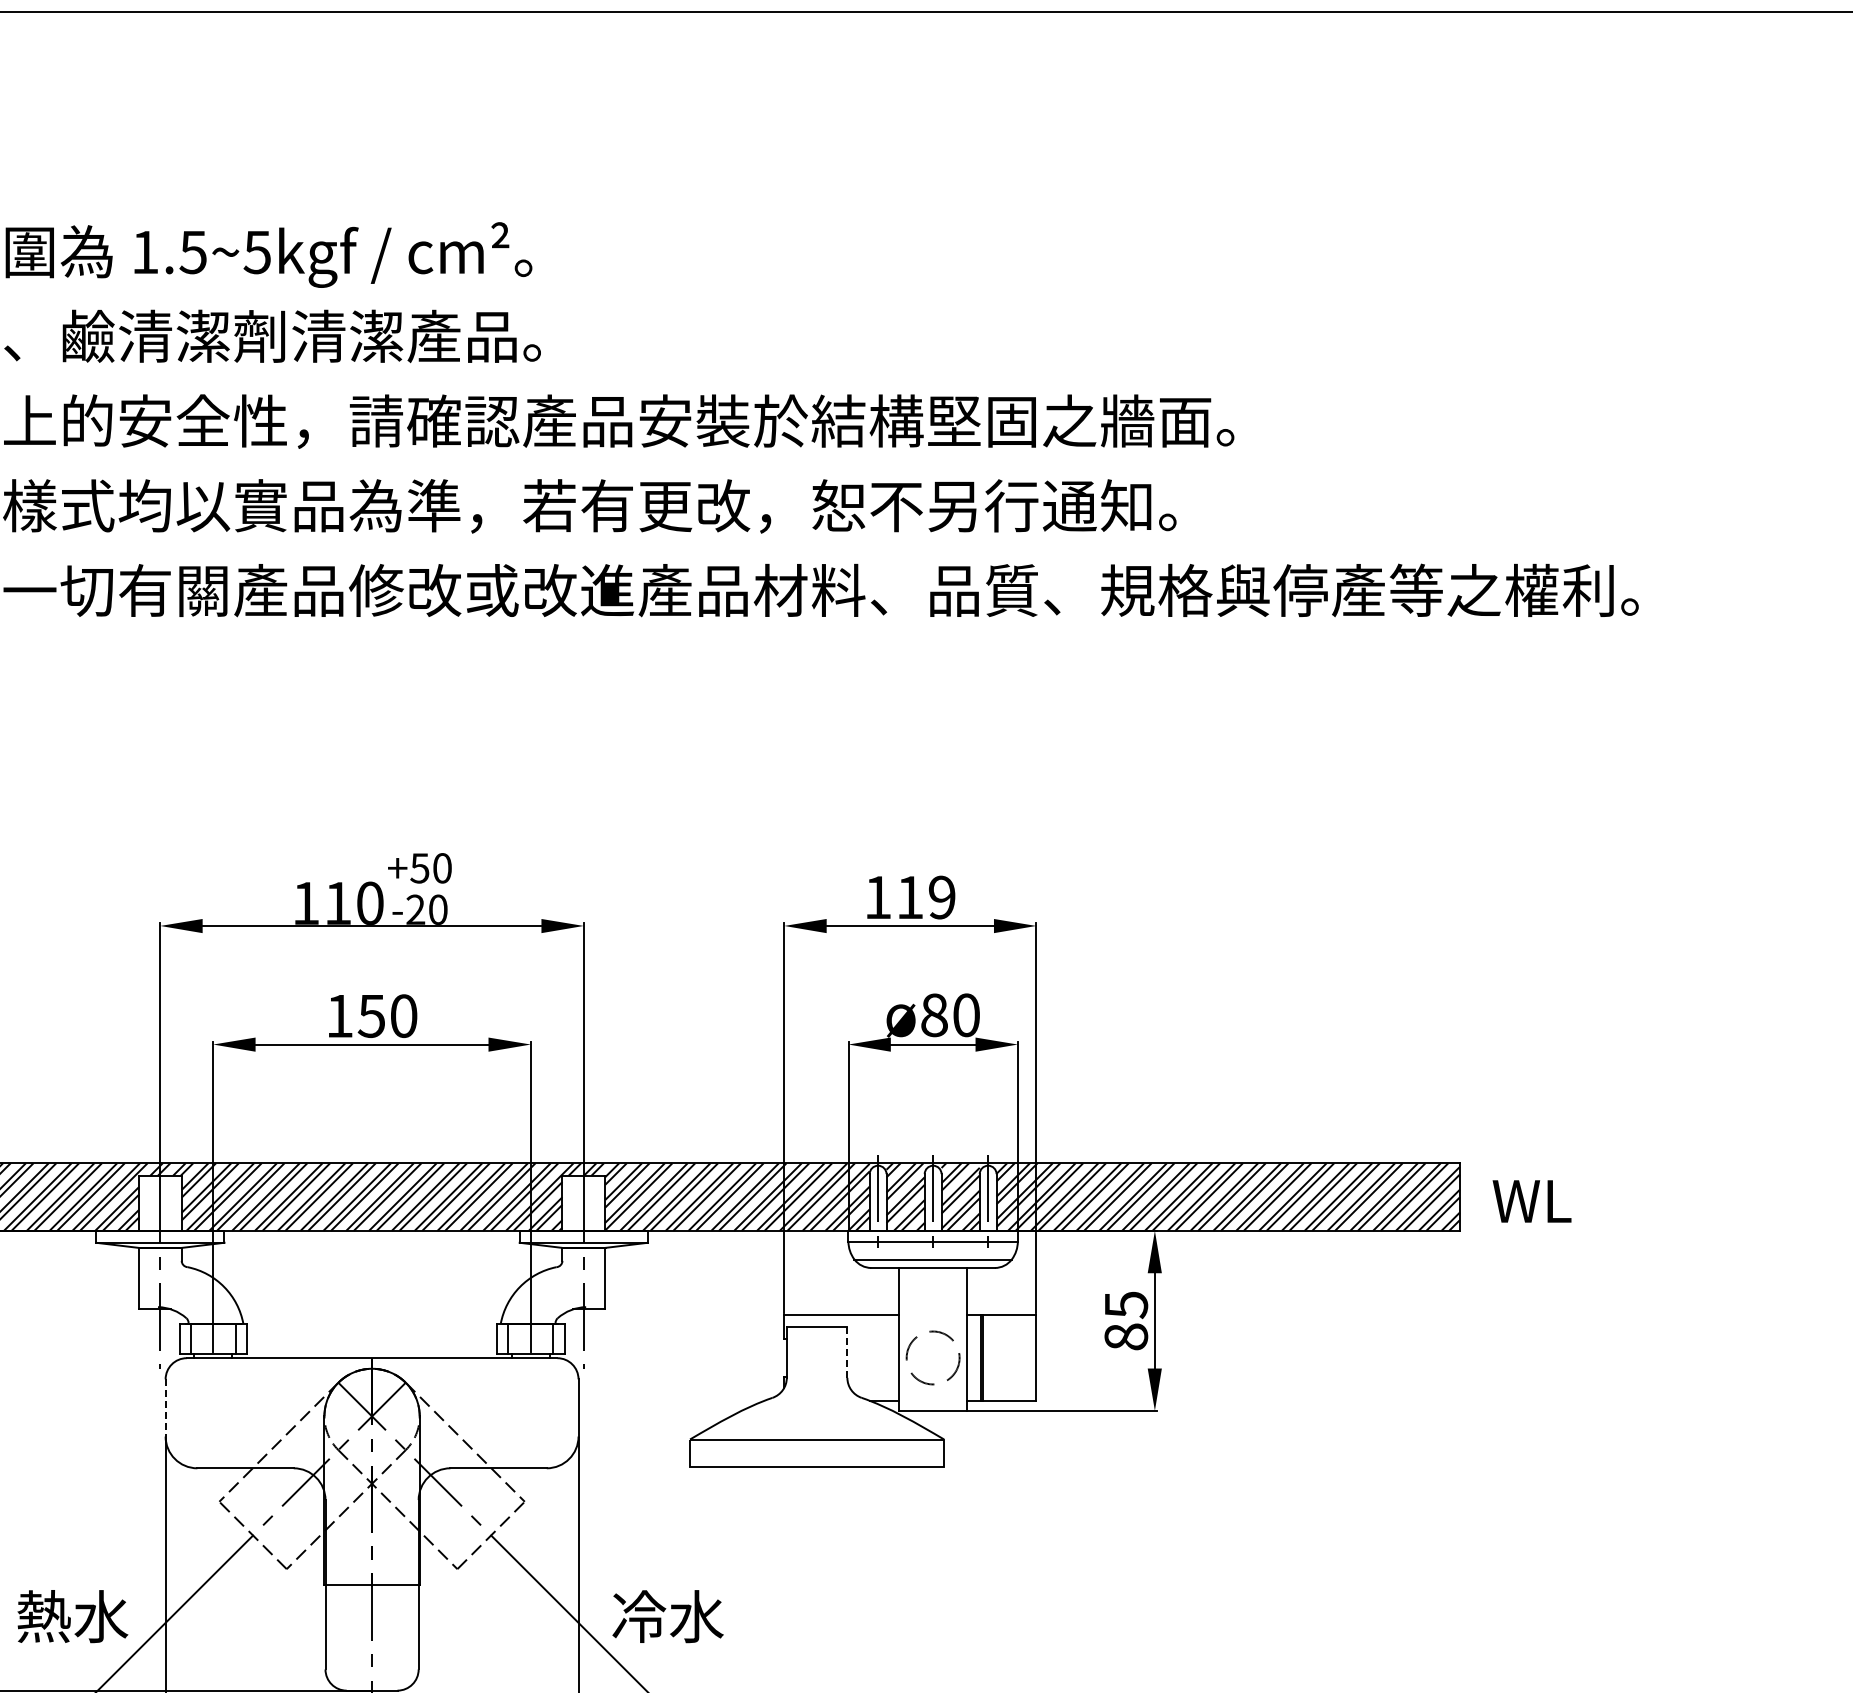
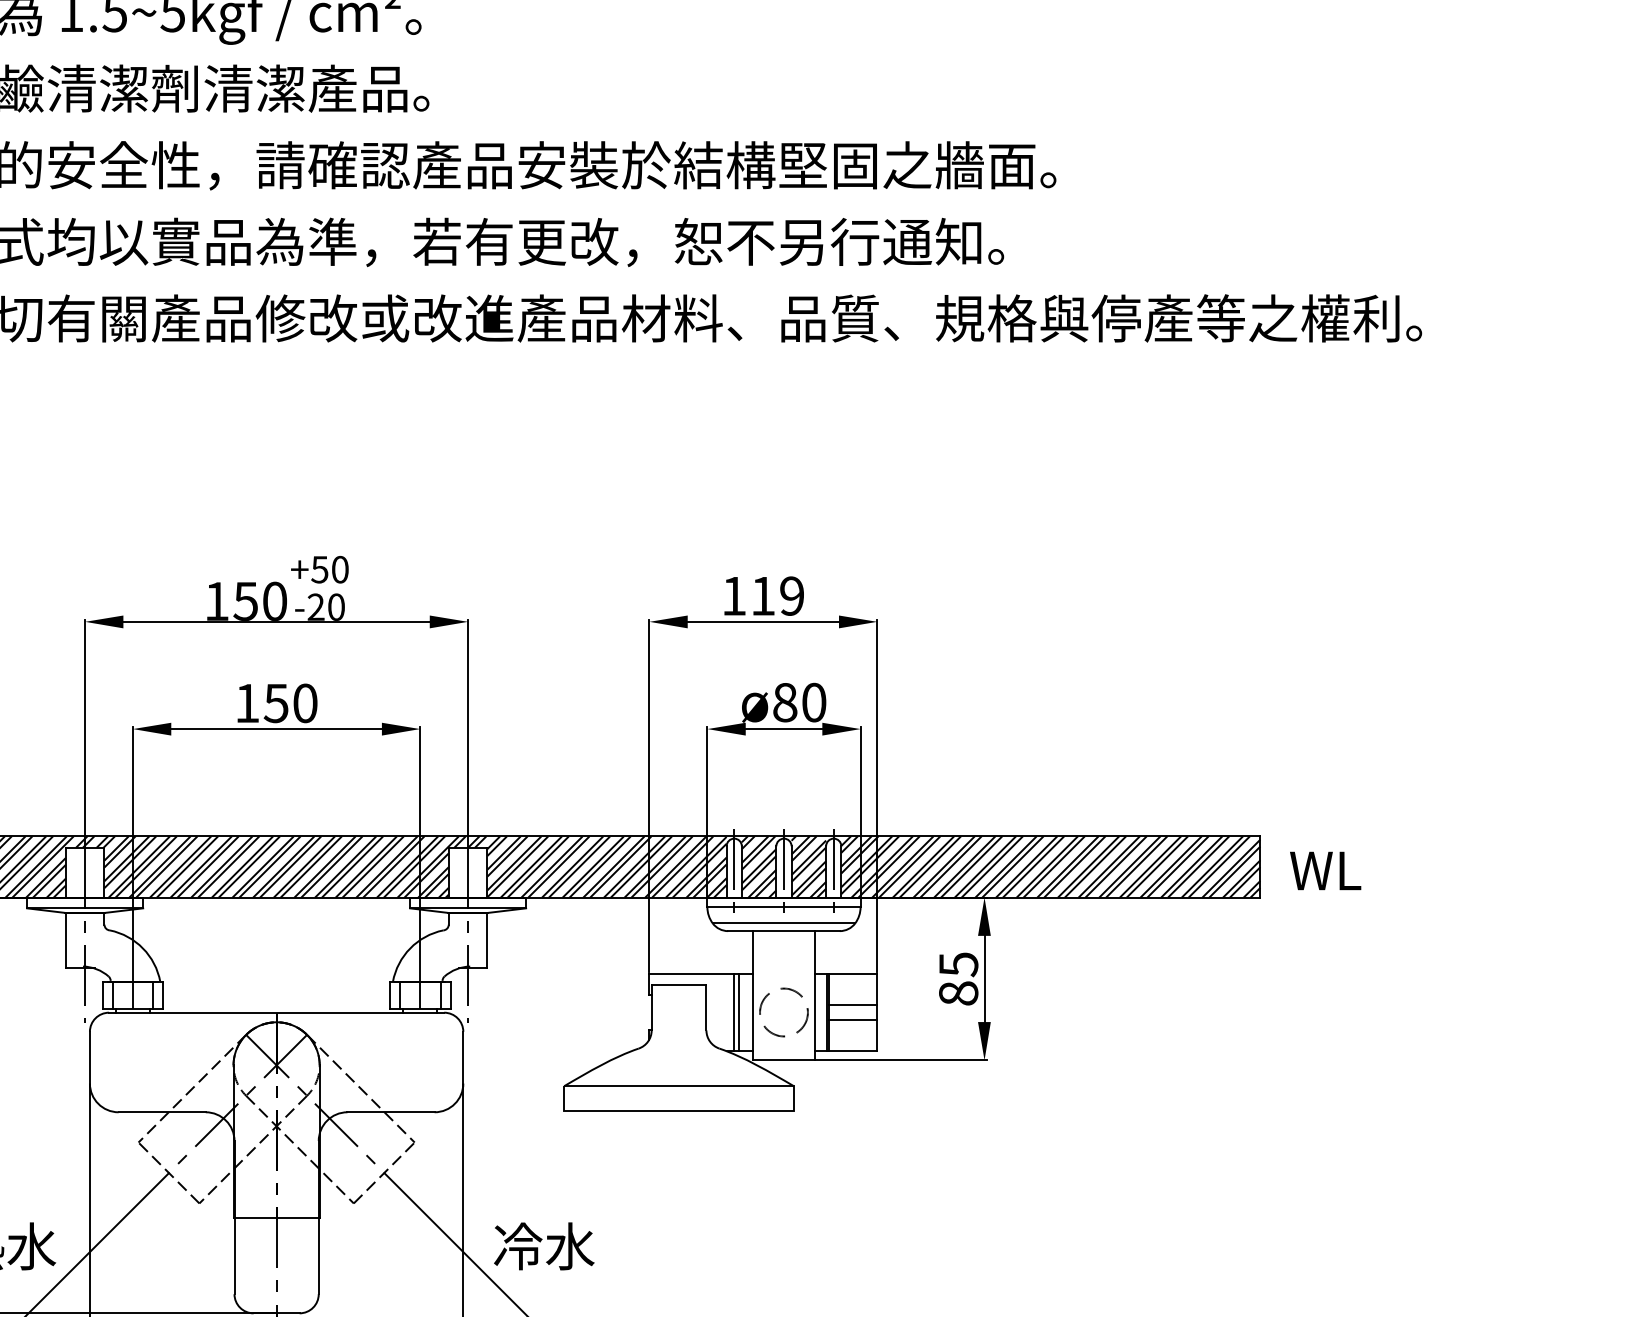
text: (337, 903) -> (245, 601), 110 -> 150
line: (1009, 1349) -> (853, 1004), added
line: (847, 1352) -> (706, 1007), dashed -> solid
line: (877, 1357) -> (733, 1012), added
line: (883, 1357) -> (739, 1012), added
line: (1009, 1366) -> (853, 1020), added
line: (165, 1407) -> (89, 1057), dashed -> solid

